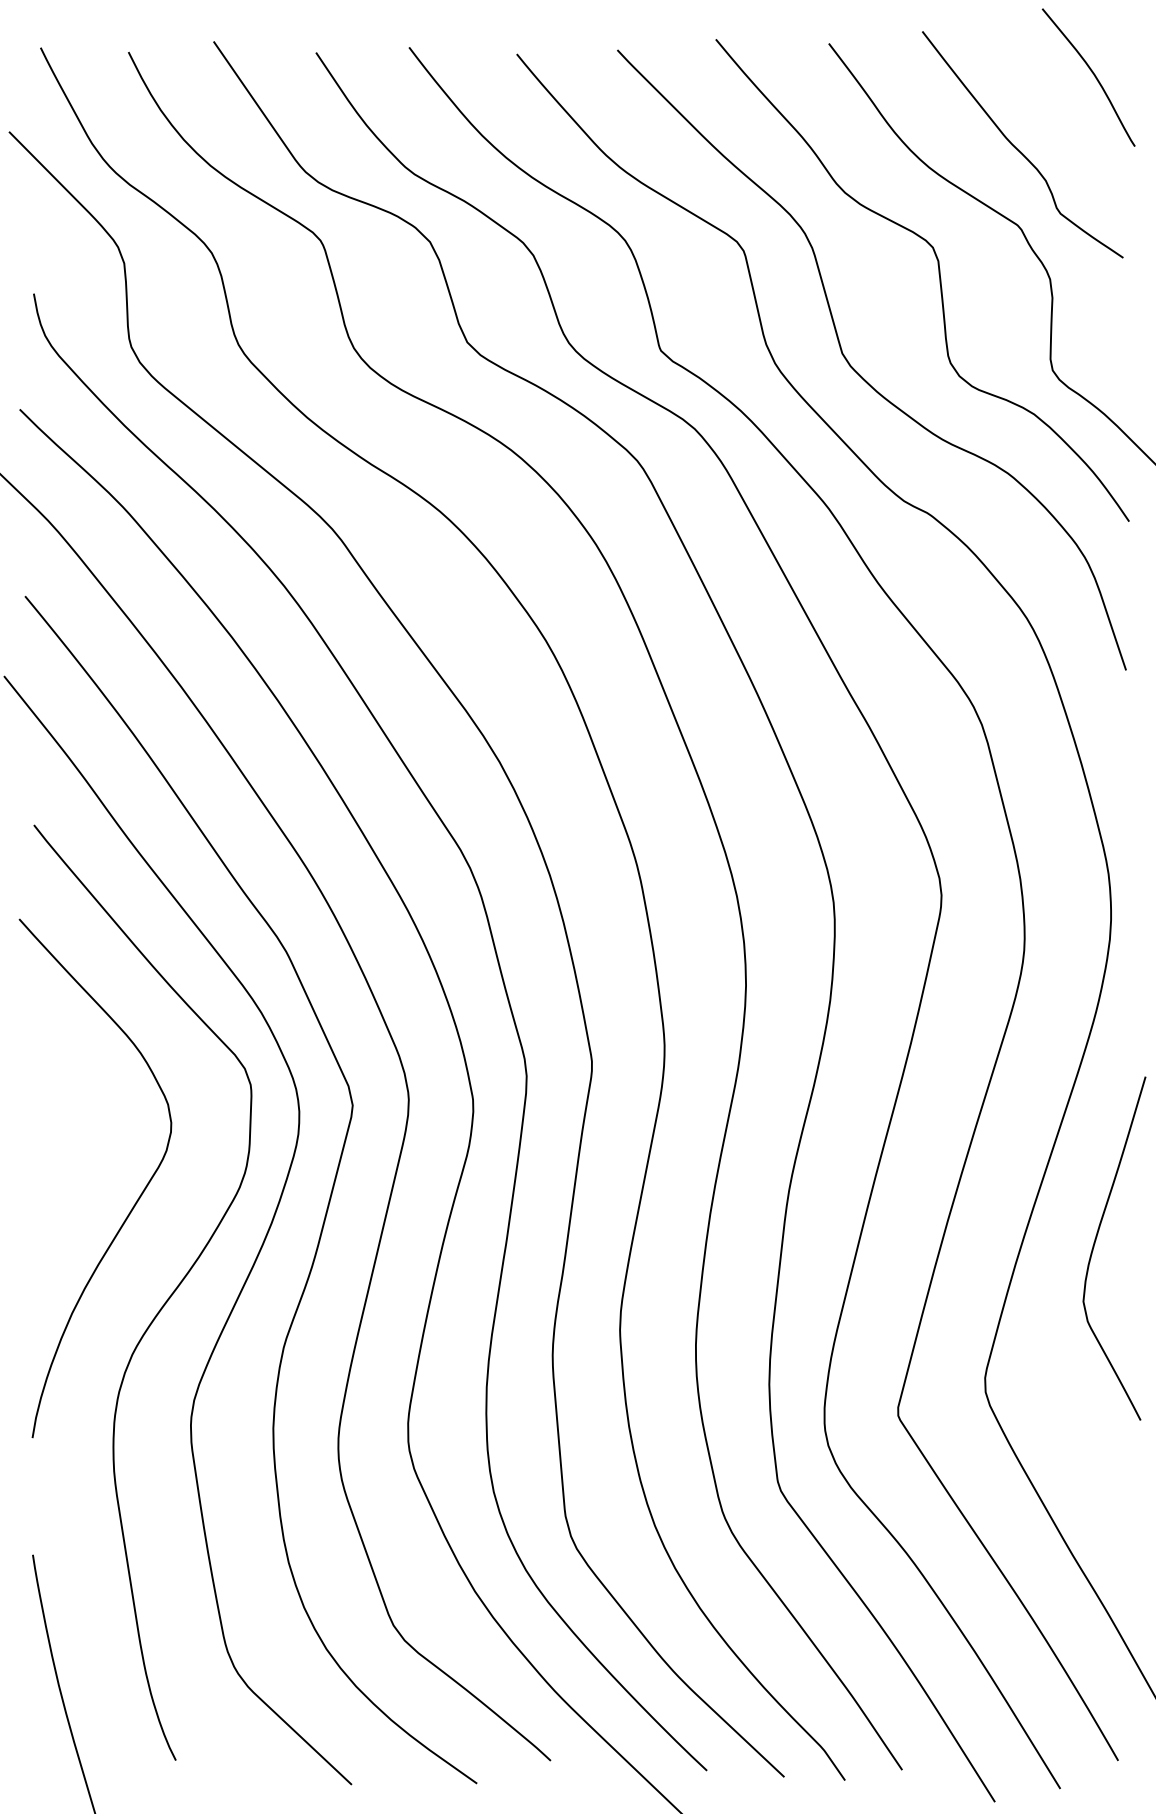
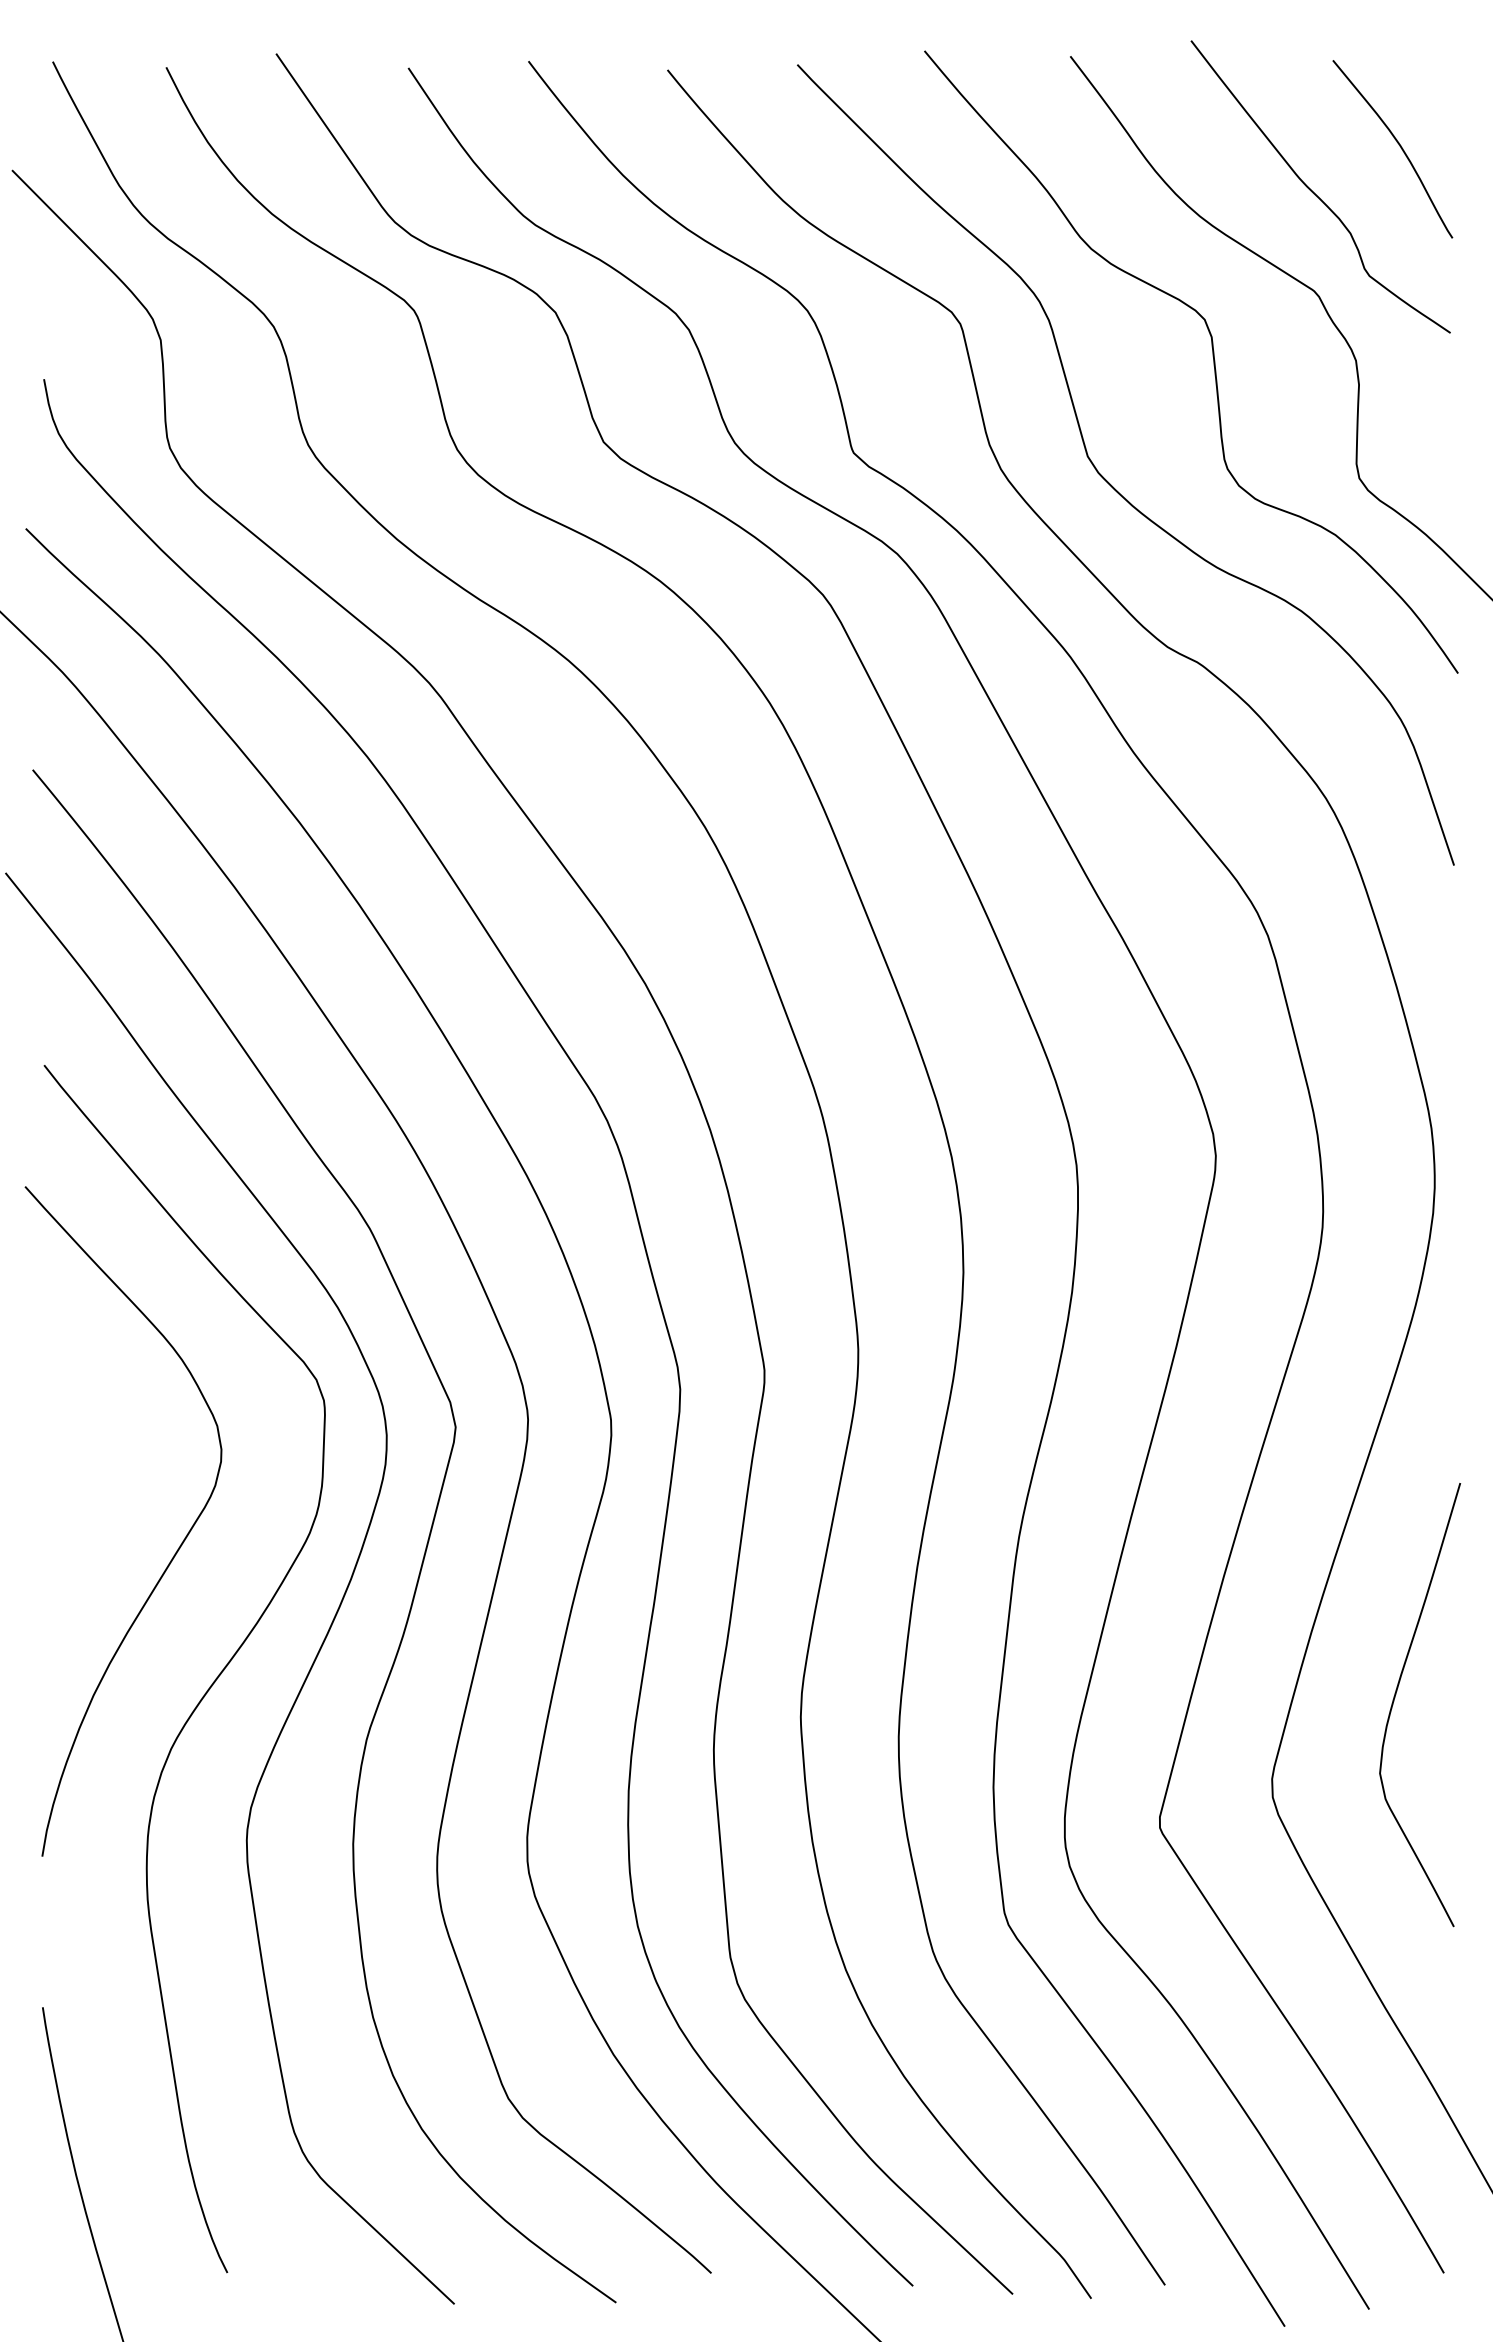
curve: (1093, 75) -> (1399, 146), moved
curve: (1095, 1243) -> (1395, 1698), moved

